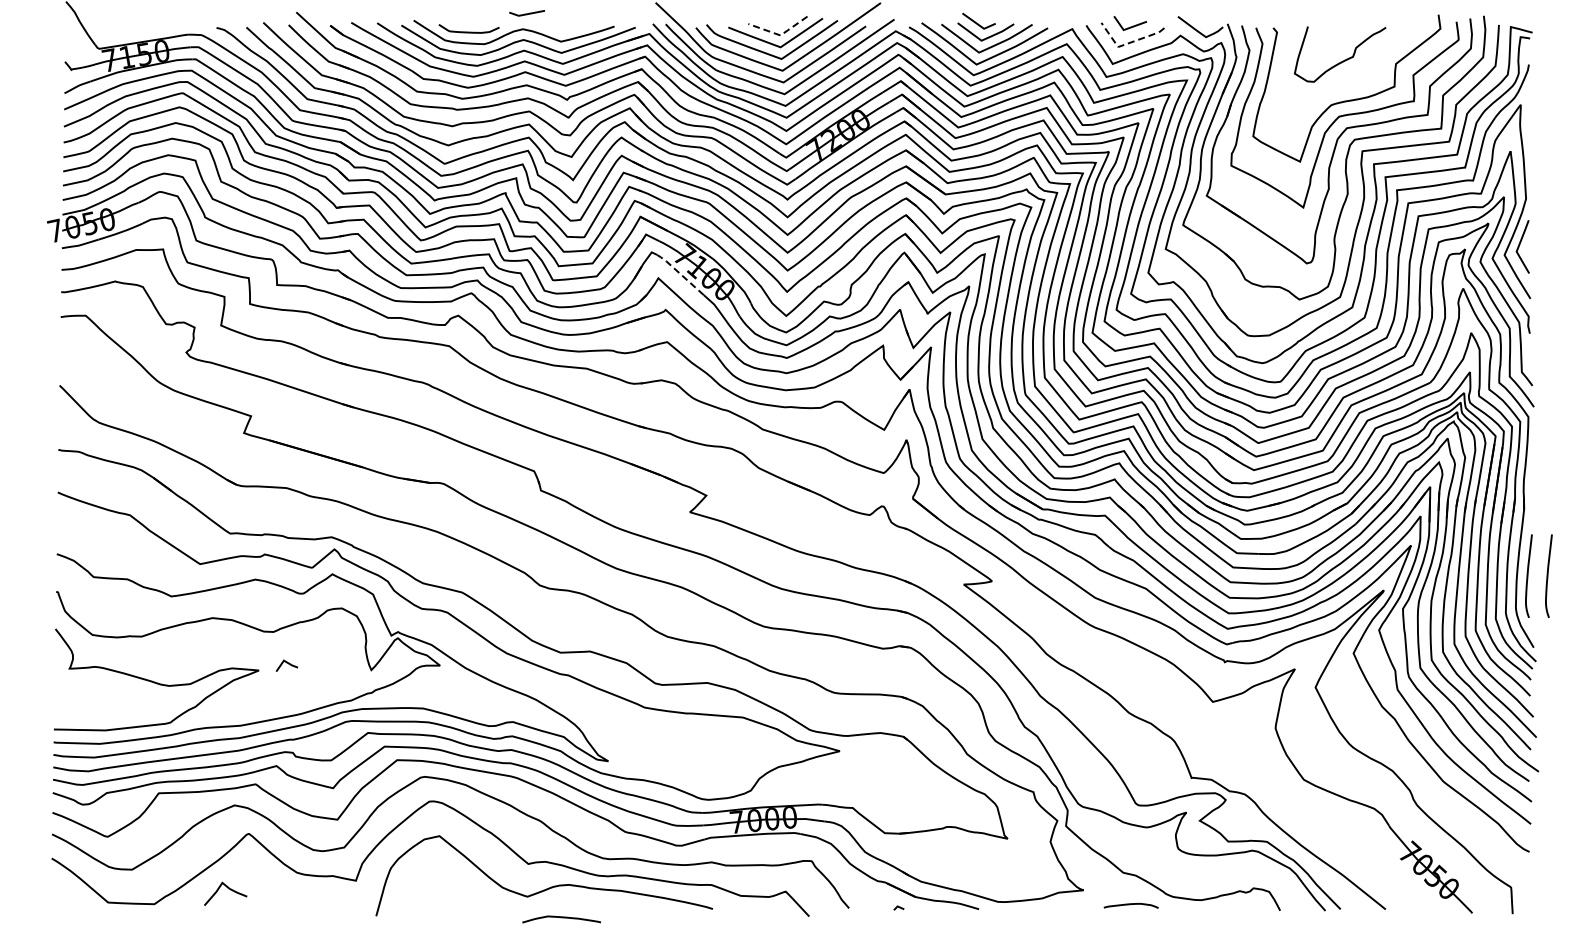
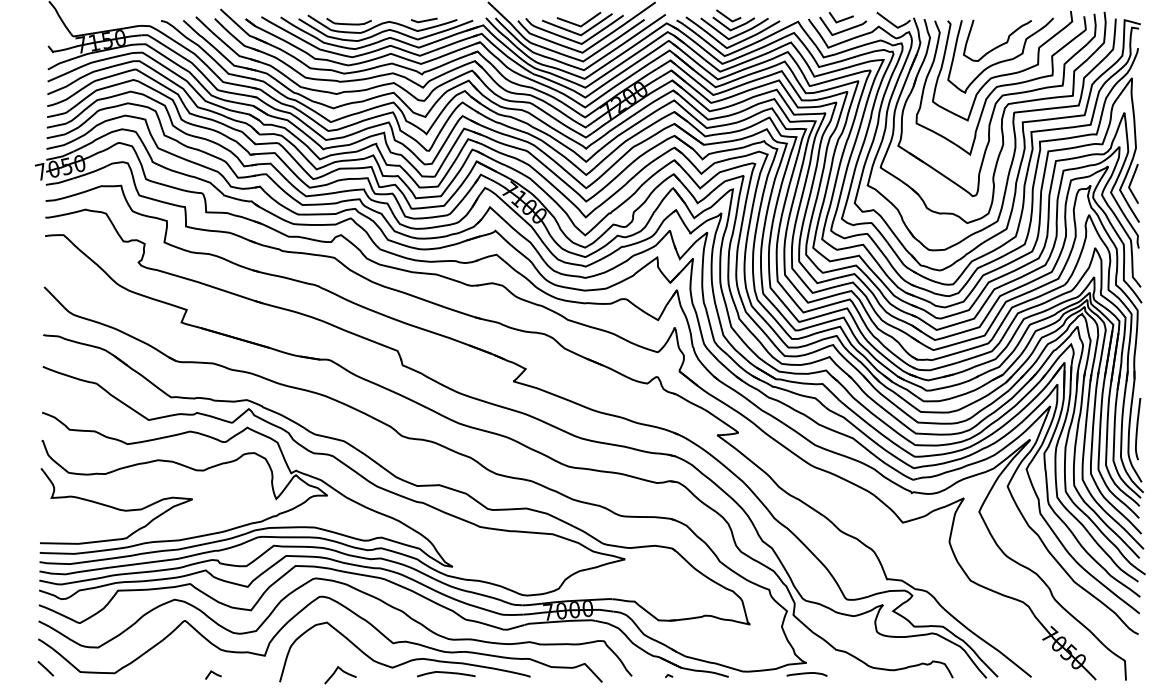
line: (526, 13) -> (423, 20), moved
line: (780, 35) -> (580, 26), dashed -> solid
line: (1127, 43) -> (839, 32), dashed -> solid
curve: (1346, 81) -> (1002, 60), added
line: (679, 273) -> (505, 203), dashed -> solid
curve: (1548, 575) -> (1152, 428), removed
line: (286, 663) -> (213, 673), moved
curve: (228, 889) -> (342, 671), moved
line: (61, 898) -> (45, 669), added
curve: (1130, 905) -> (806, 674), moved
curve: (561, 918) -> (446, 673), moved

